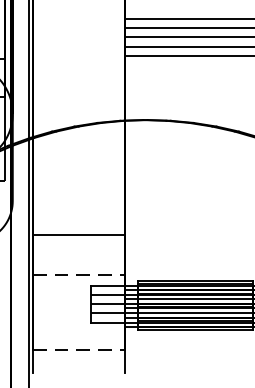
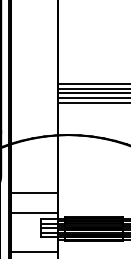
line: (80, 275) -> (35, 213), dashed -> solid
line: (80, 350) -> (35, 251), dashed -> solid

